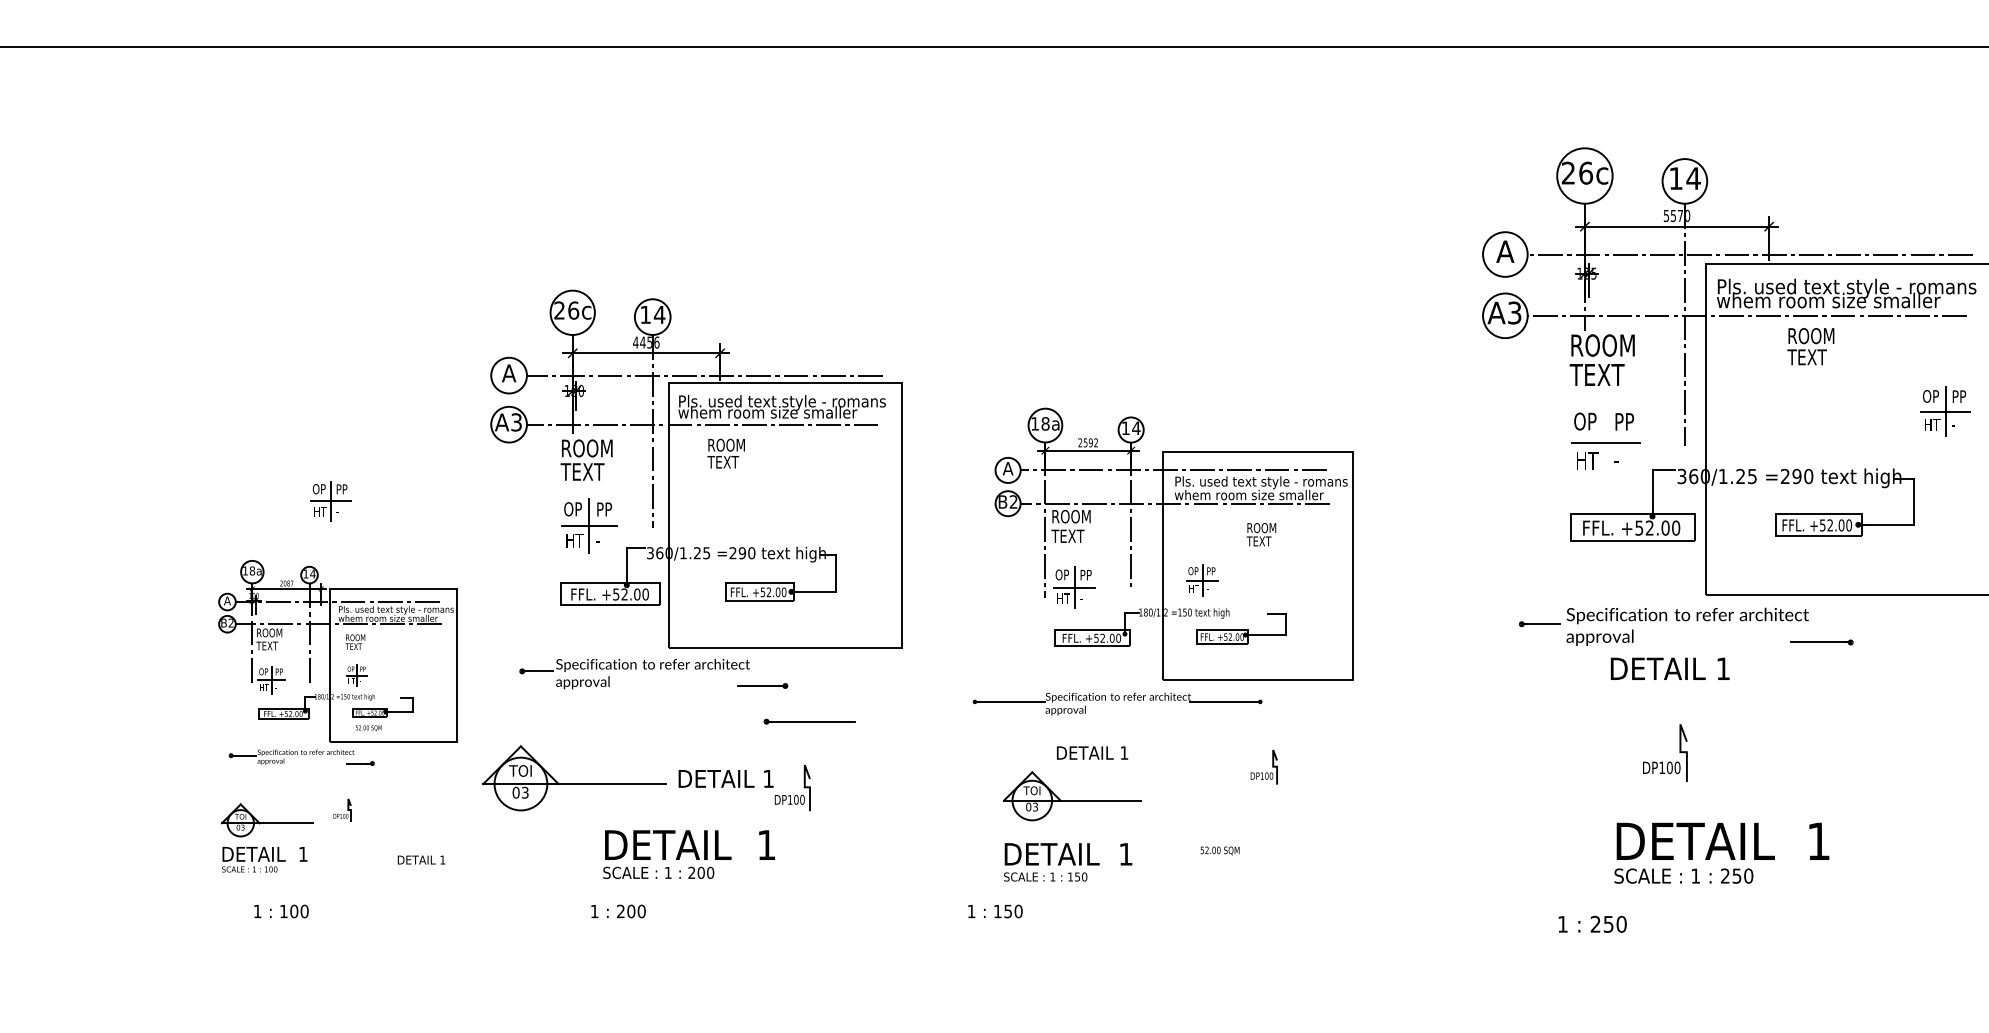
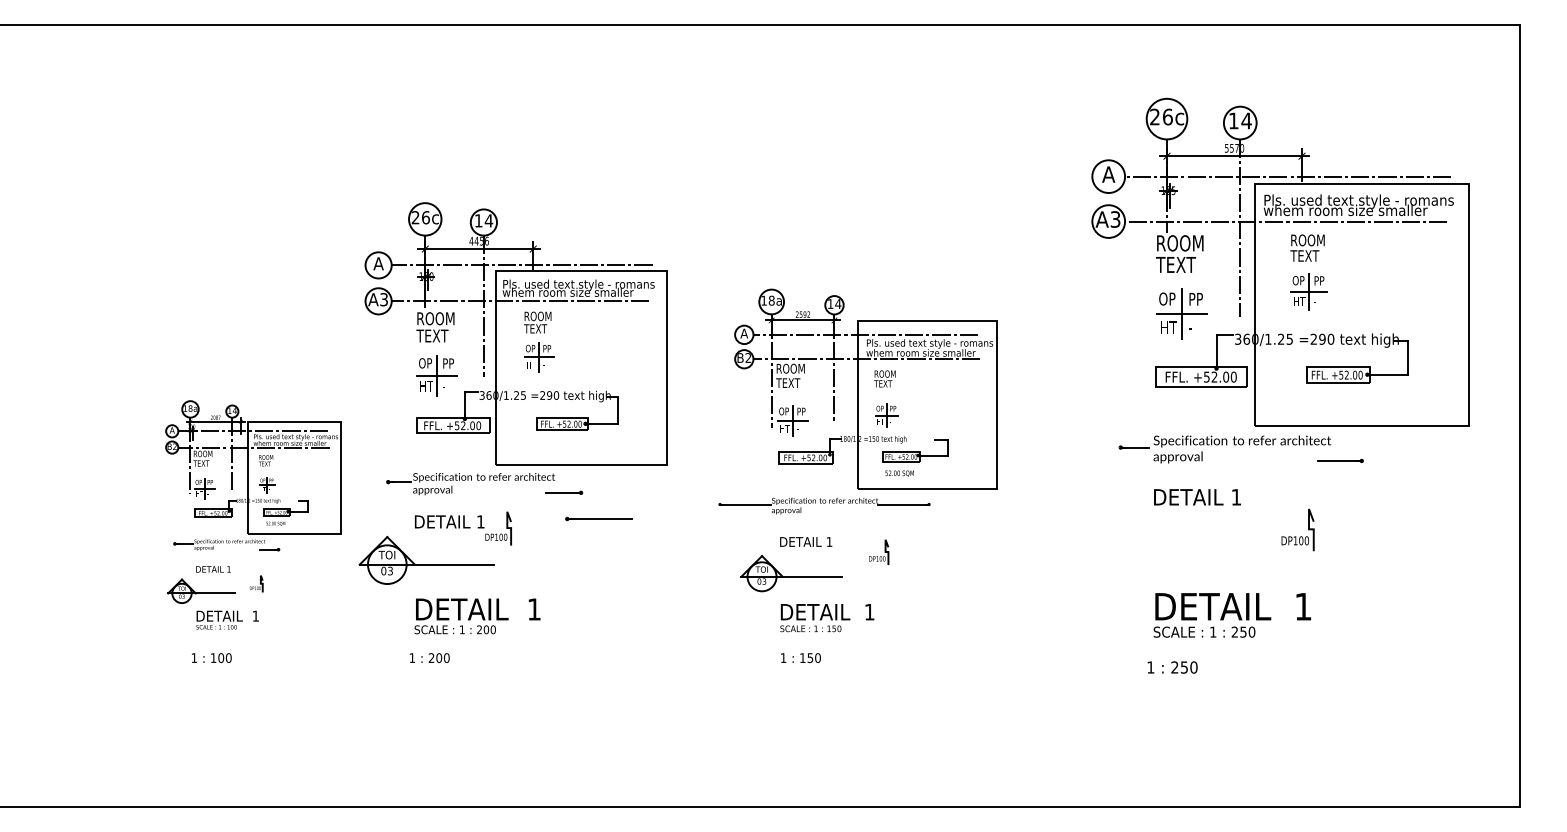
text: (1810, 345) -> (1307, 247), moved
part: (1944, 411) -> (1308, 291), moved
line: (1606, 442) -> (1182, 314), added
part: (331, 501) -> (539, 357), moved
text: (1260, 534) -> (884, 378), moved
text: (1670, 669) -> (1197, 497), moved
part: (1663, 761) -> (1296, 536), moved
part: (1264, 767) -> (879, 552), moved
part: (744, 787) -> (463, 528), moved
text: (1219, 850) -> (899, 473), moved
text: (1722, 853) -> (1232, 615), moved
text: (689, 854) -> (477, 616), moved
text: (264, 858) -> (227, 619), moved
text: (421, 860) -> (213, 569), moved
text: (1068, 862) -> (827, 618), moved
text: (618, 910) -> (429, 657), moved
text: (994, 910) -> (800, 657), moved

